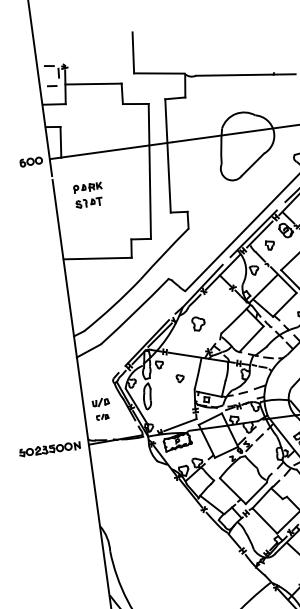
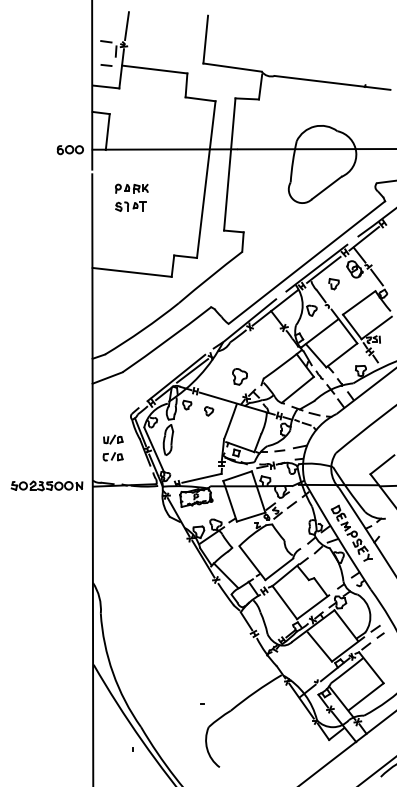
line: (64, 49) -> (126, 25), added
part: (198, 323) -> (239, 376), moved
part: (180, 378) -> (209, 411), moved
part: (102, 416) -> (112, 456), size x1.43

